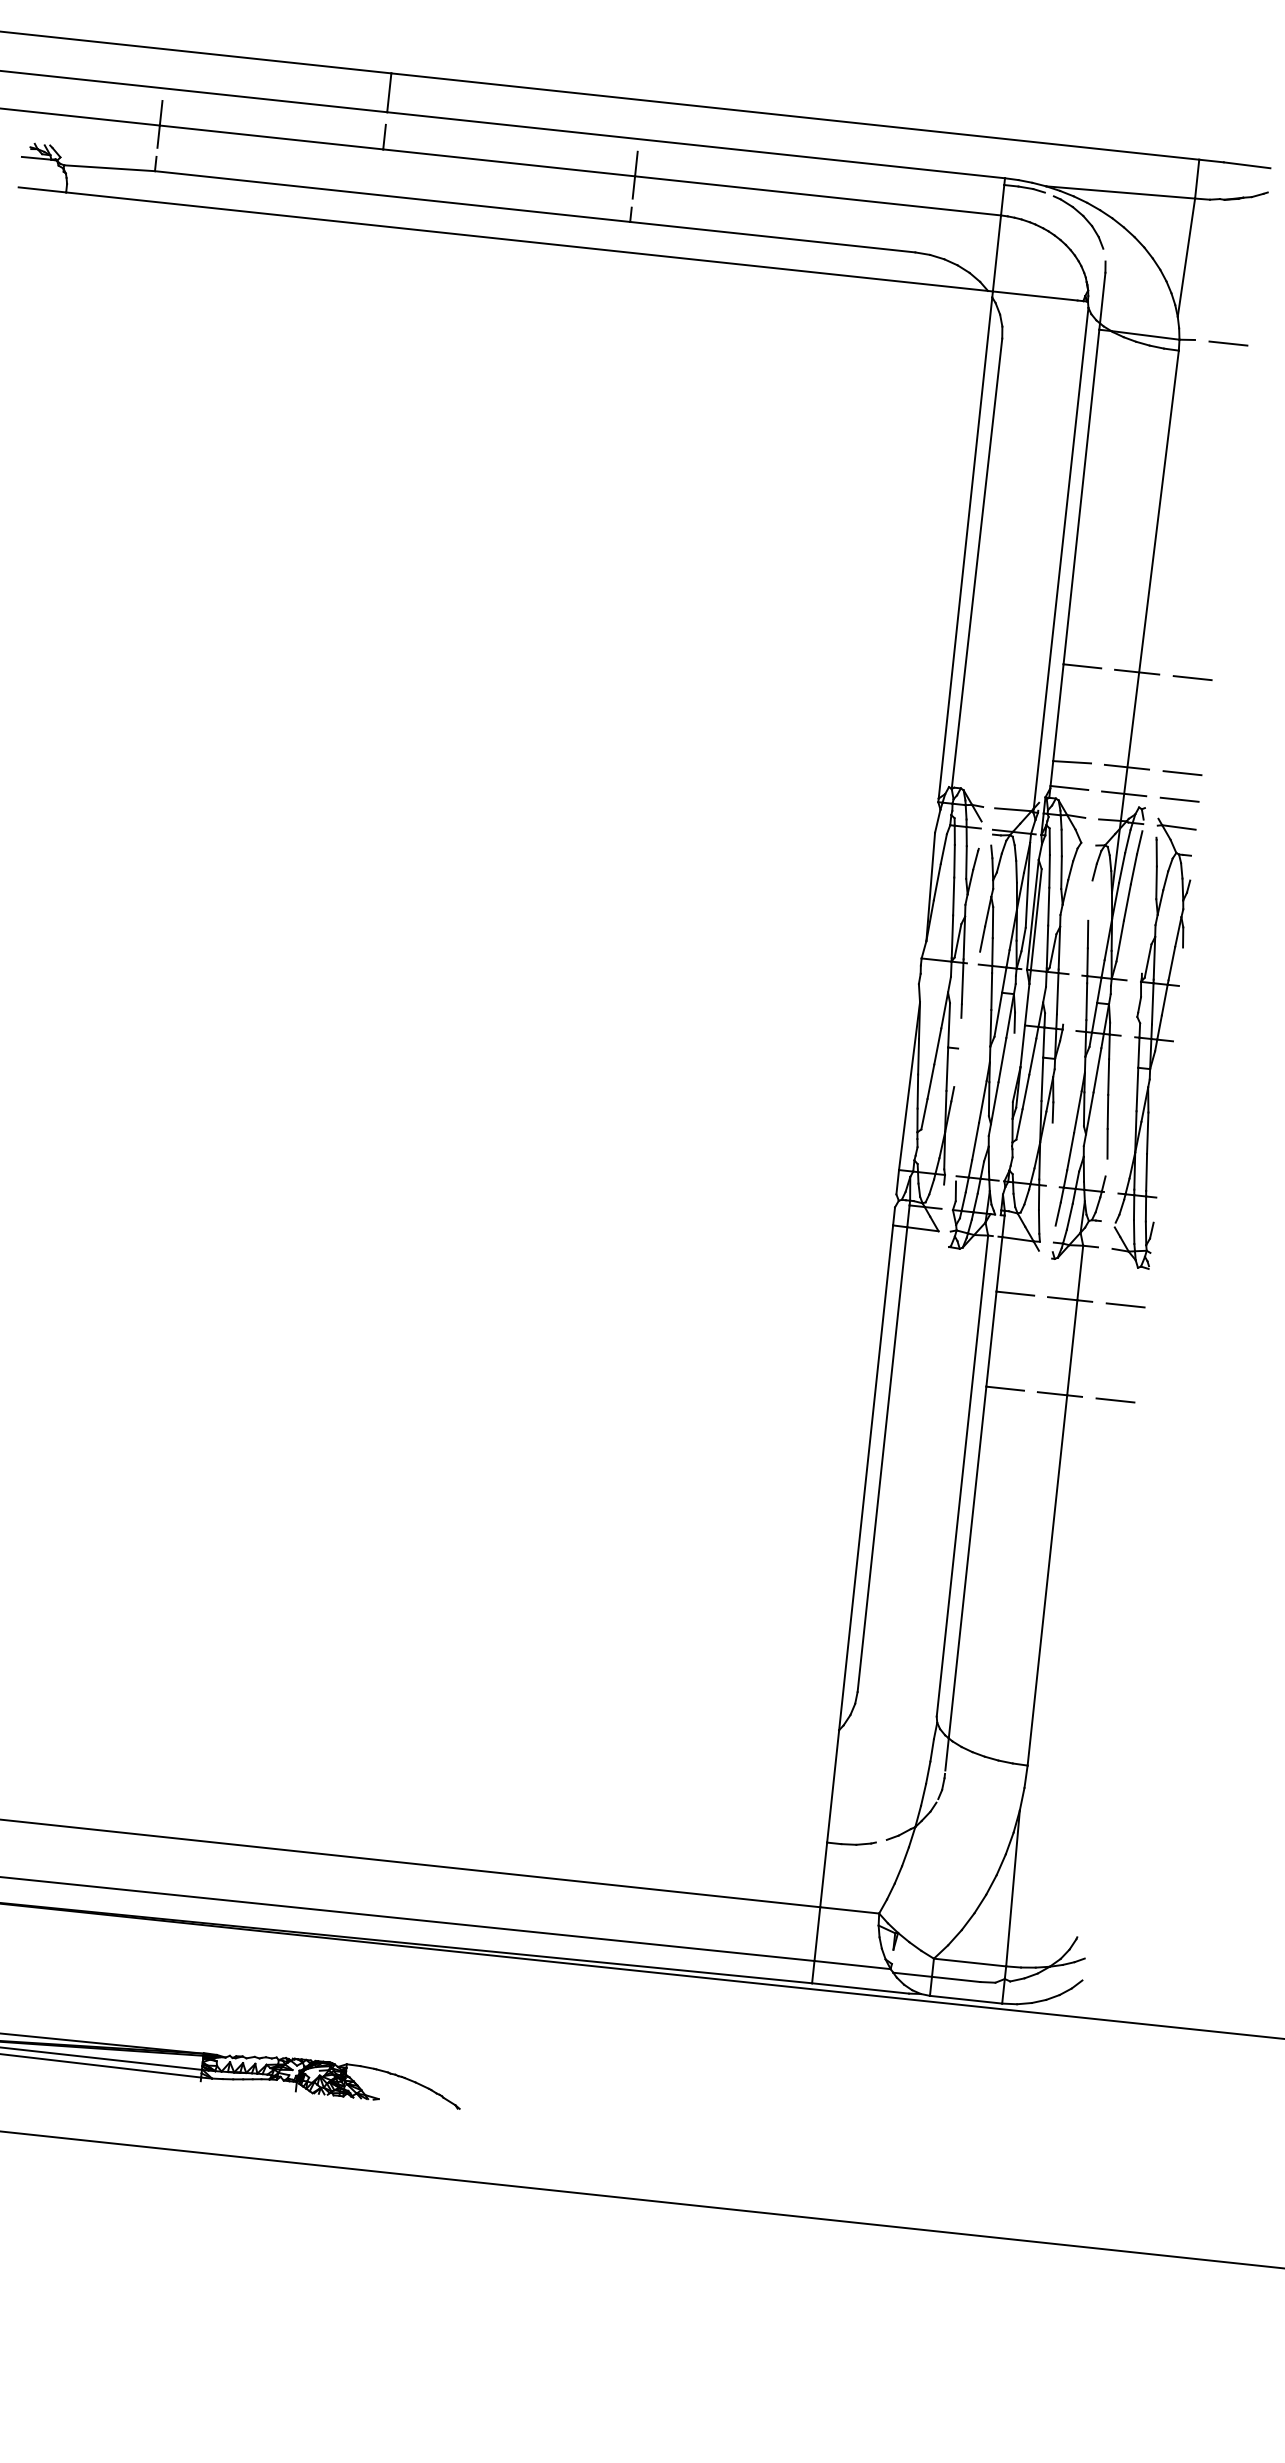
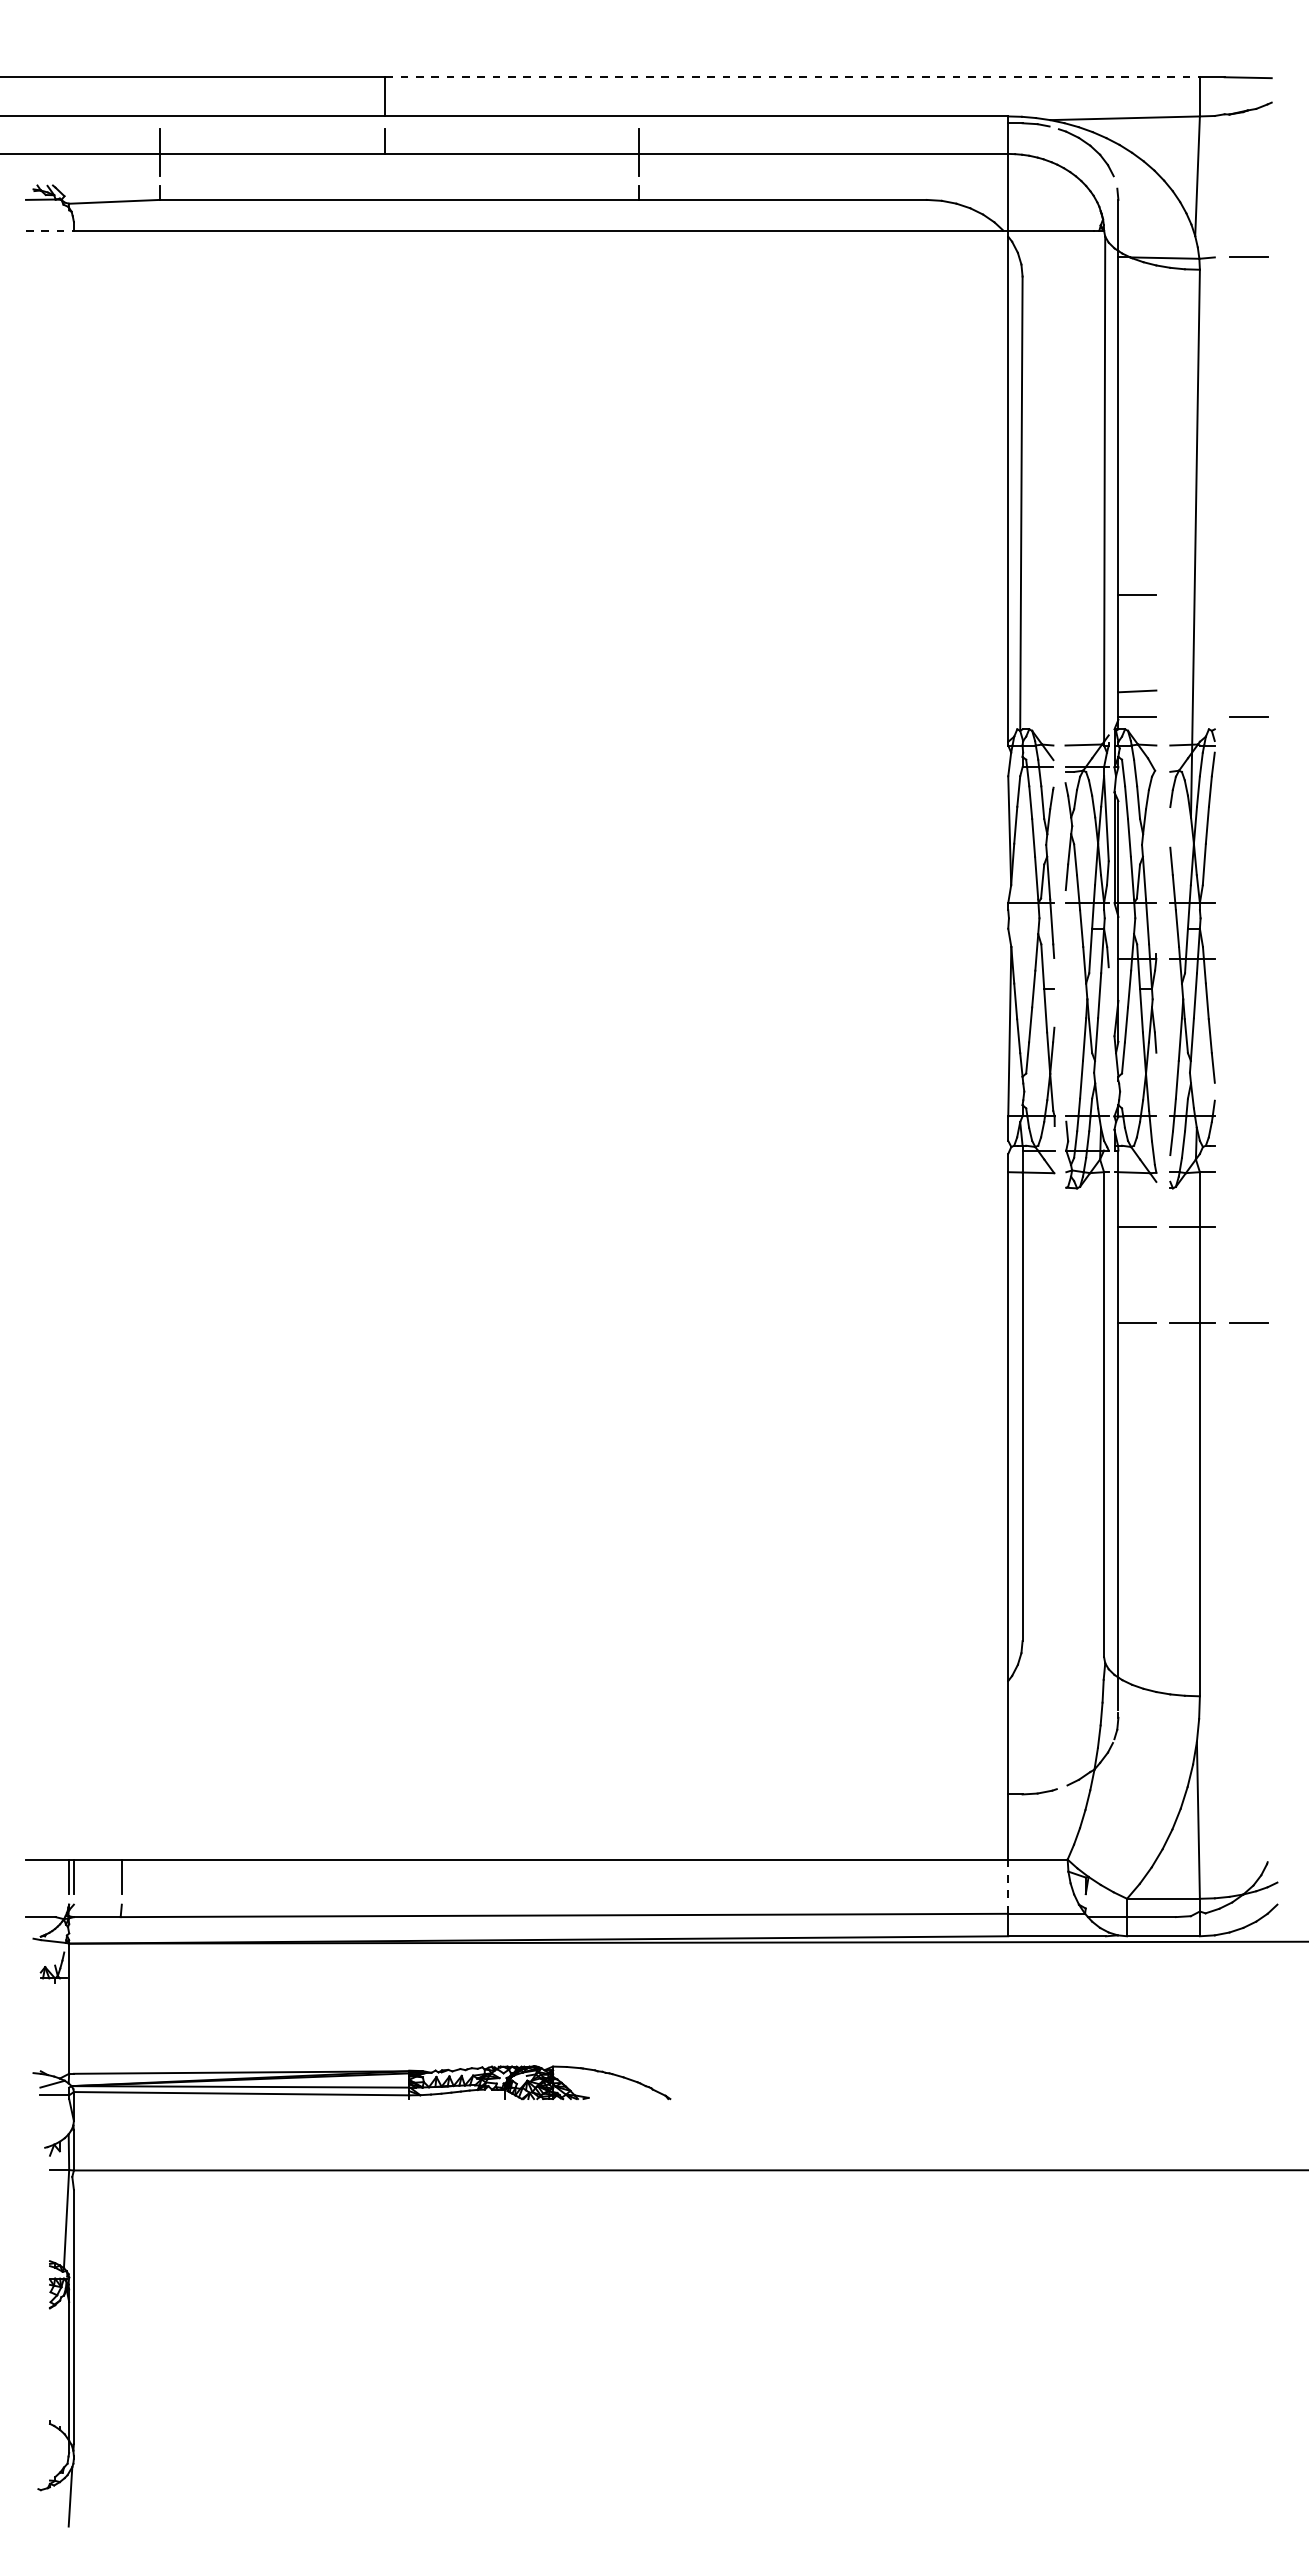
line: (796, 116) -> (793, 77), solid -> dashed
line: (41, 189) -> (49, 230), solid -> dashed
line: (1137, 671) -> (1192, 594), removed
line: (1192, 677) -> (1248, 594), removed
line: (1126, 767) -> (1192, 690), removed
line: (1182, 773) -> (1248, 690), removed
line: (1124, 793) -> (1192, 717), removed
part: (1153, 1043) -> (1248, 963), removed
line: (1125, 1305) -> (1248, 1227), removed
line: (817, 1934) -> (1008, 1887), solid -> dashed

